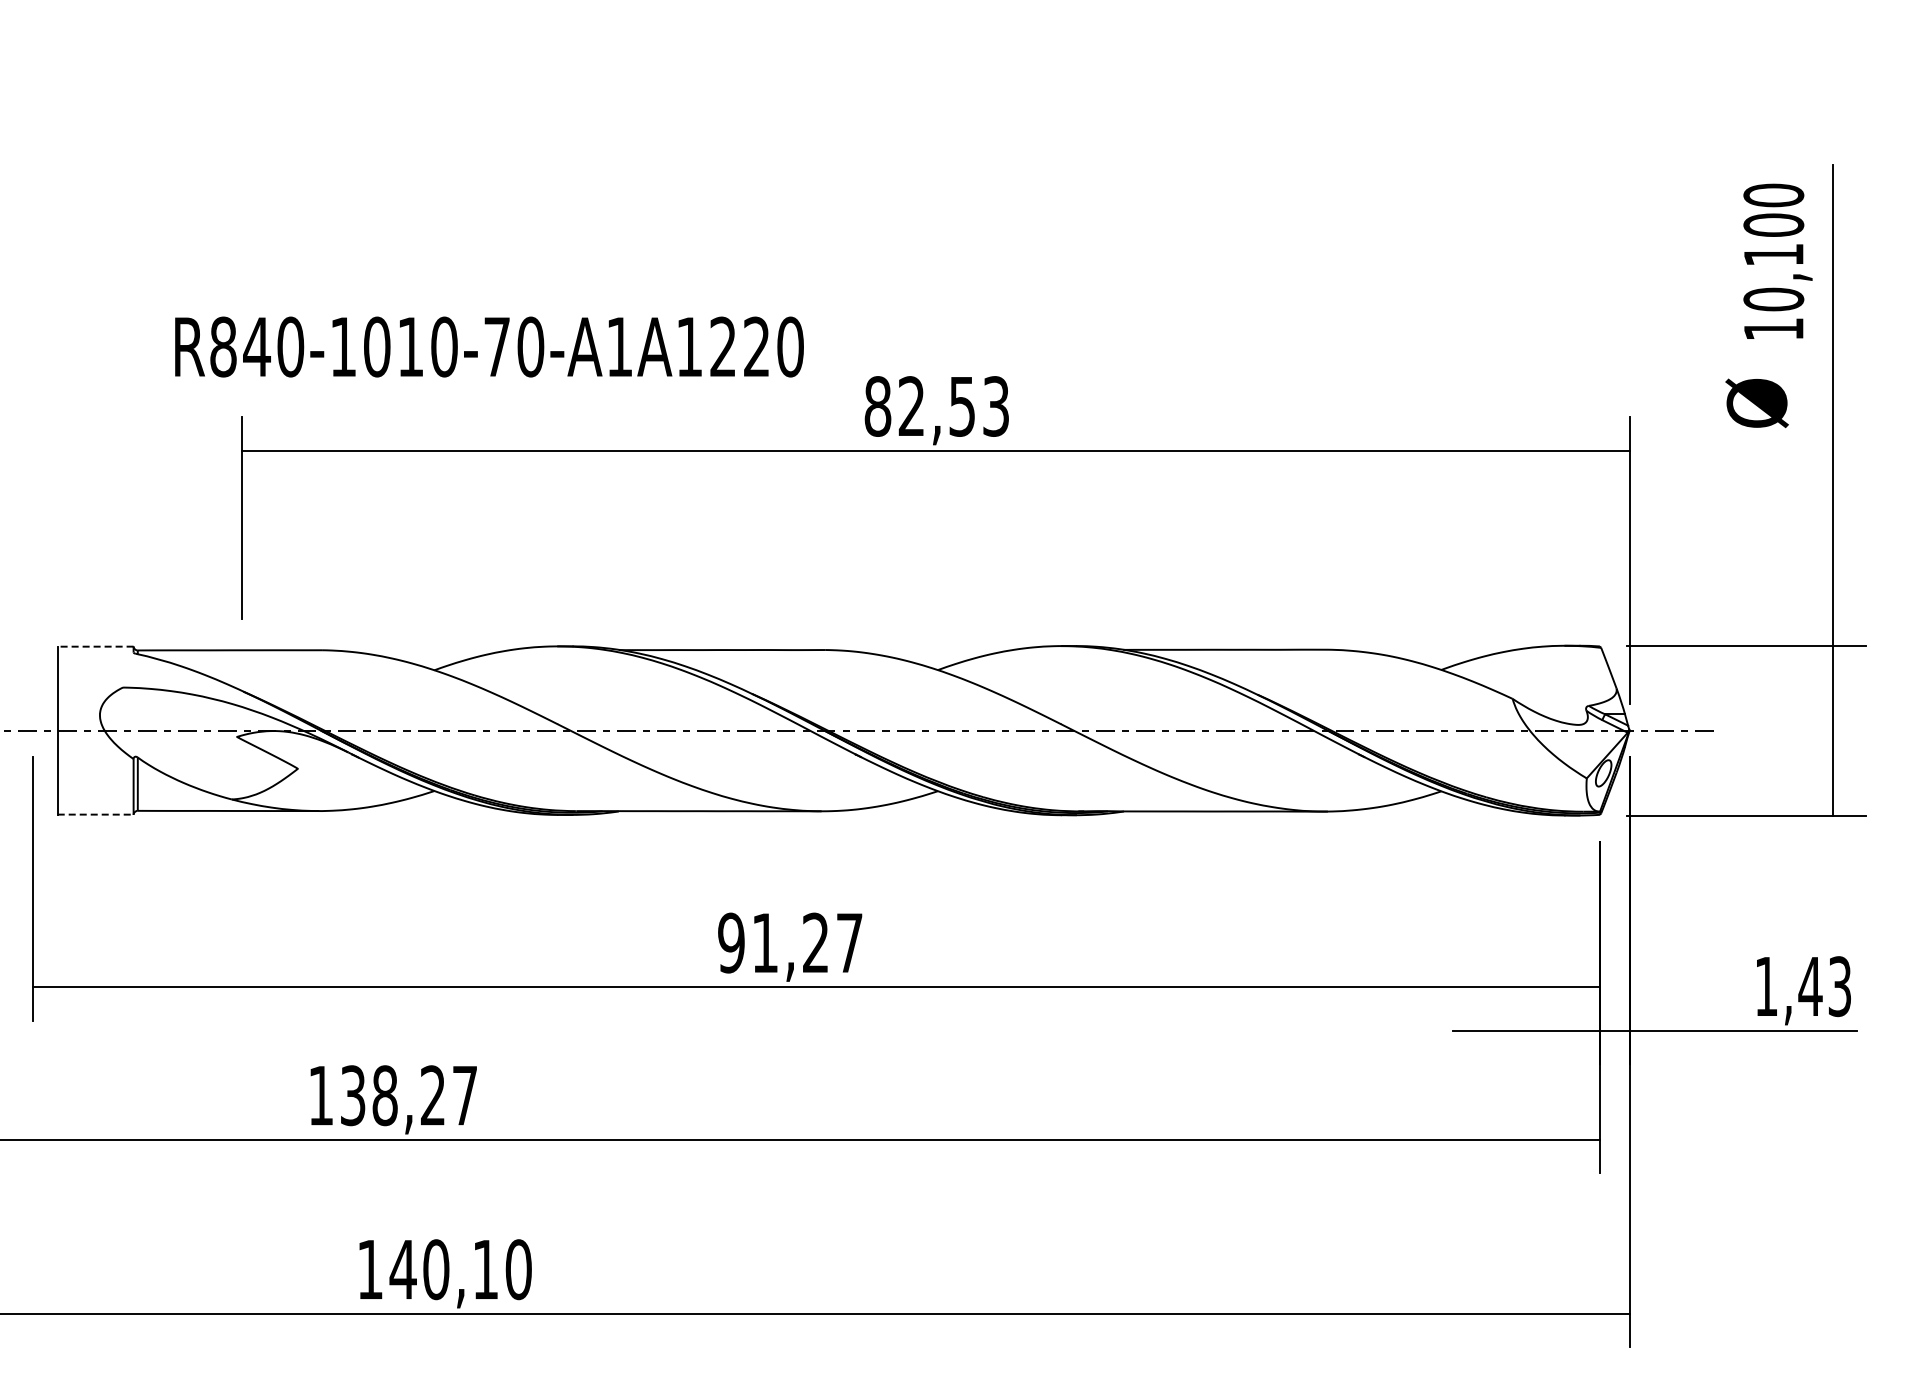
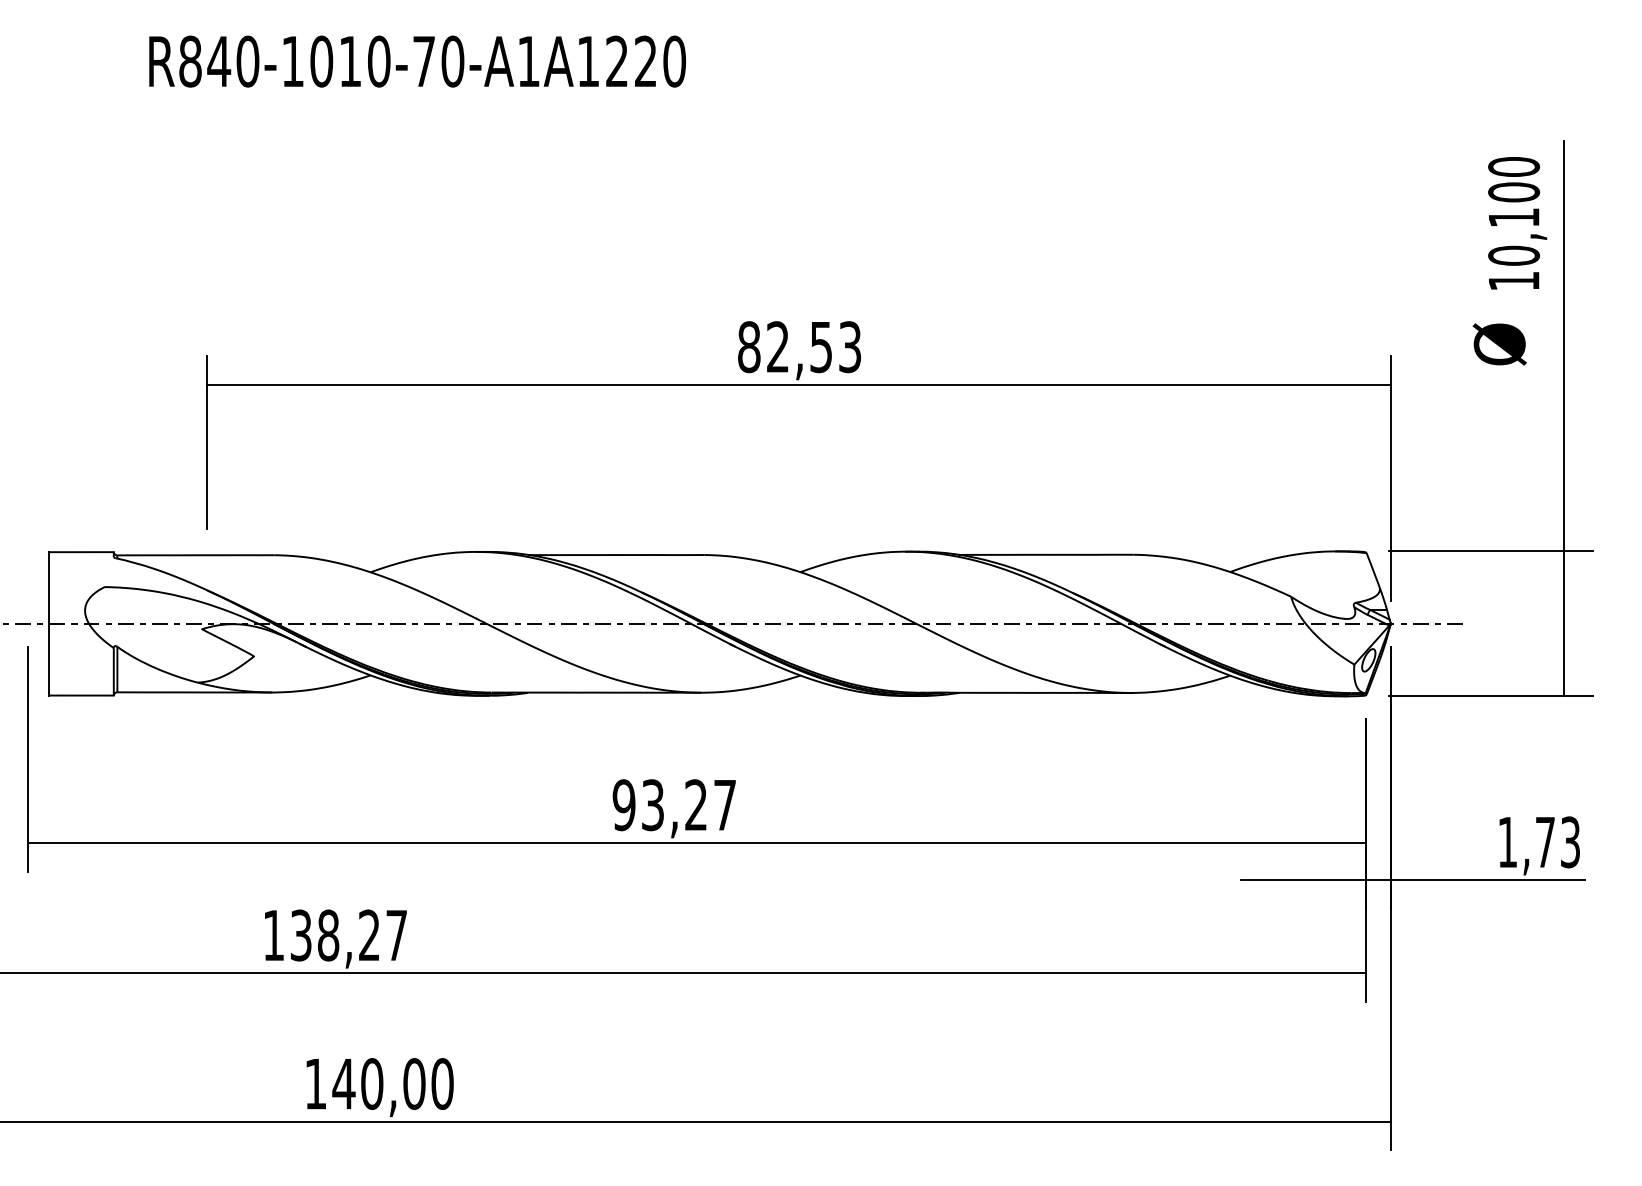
text: (489, 346) -> (417, 61), moved
line: (95, 646) -> (81, 552), dashed -> solid
line: (95, 814) -> (81, 695), dashed -> solid
text: (764, 942) -> (652, 804), 91,27 -> 93,27
text: (1810, 986) -> (1545, 842), 1,43 -> 1,73
text: (485, 1269) -> (414, 1083), 140,10 -> 140,00

